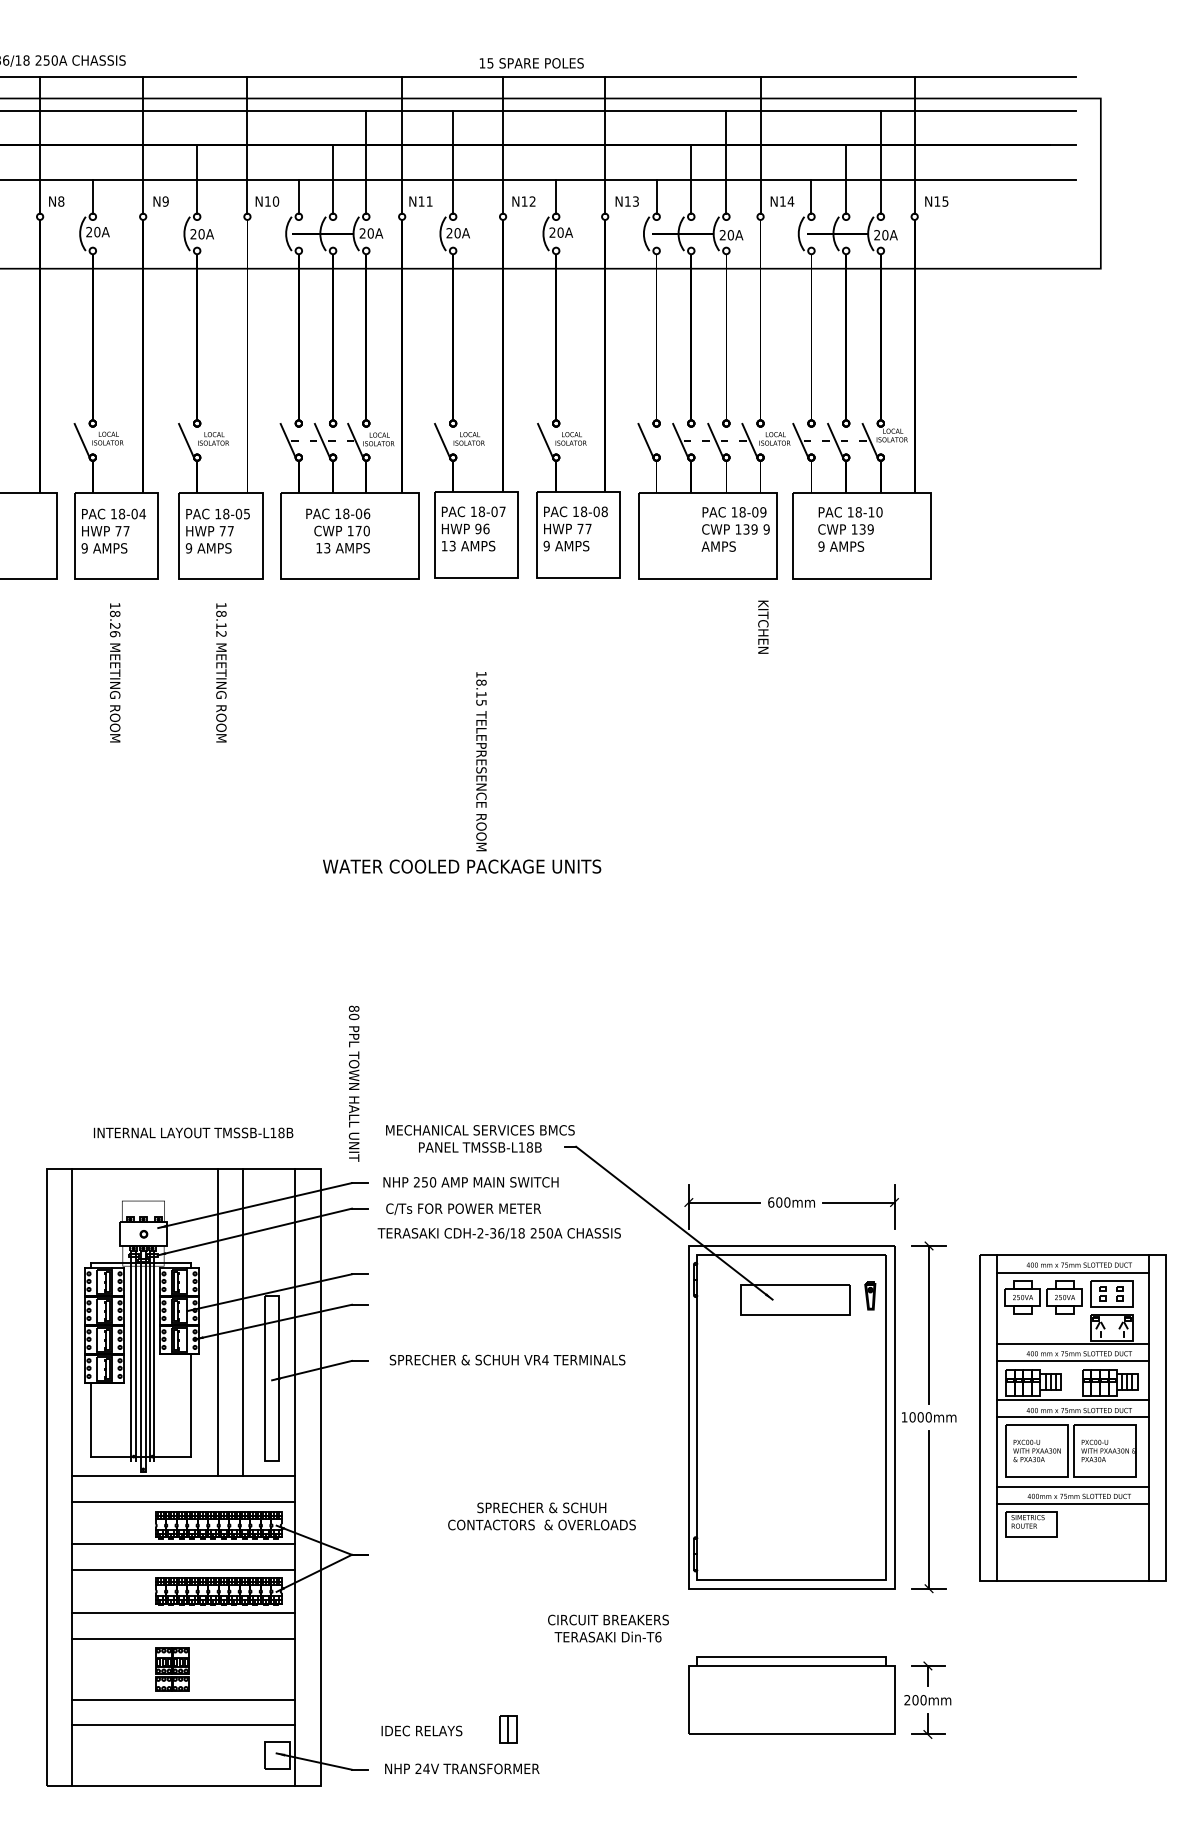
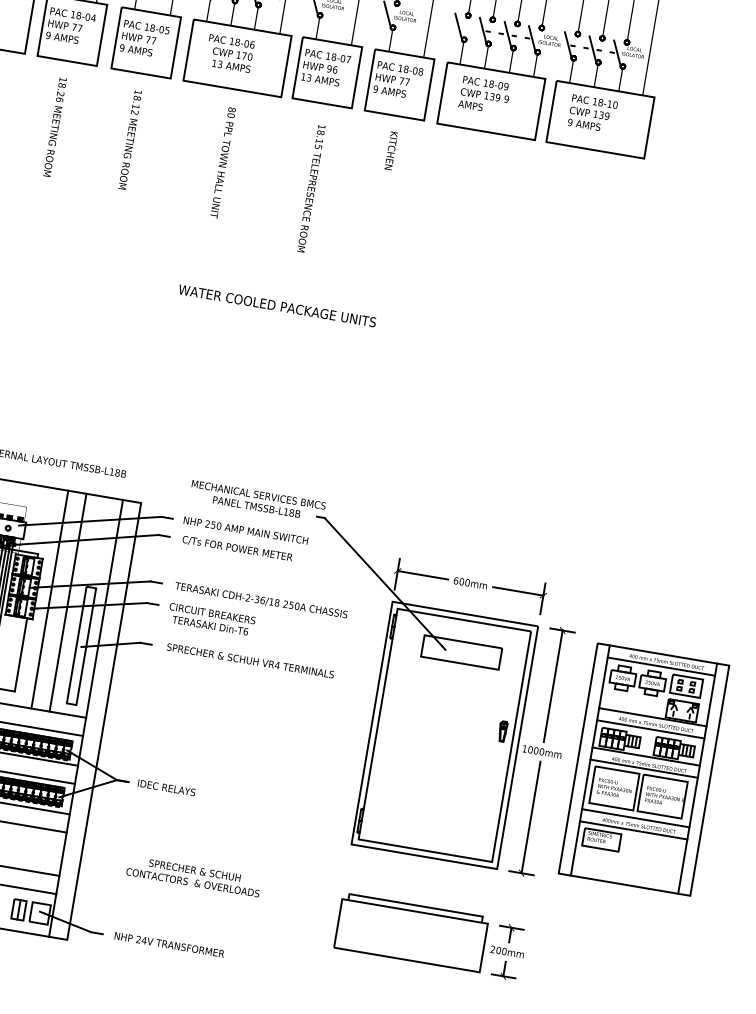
text: (735, 529) -> (484, 95), moved
text: (763, 626) -> (391, 150), moved
text: (481, 761) -> (311, 188), moved
text: (353, 1083) -> (222, 162), moved
text: (498, 1233) -> (260, 600), moved
part: (870, 1295) -> (502, 731), moved
text: (541, 1516) -> (193, 876), moved
text: (608, 1628) -> (211, 619), moved
part: (508, 1729) -> (19, 909), moved
text: (421, 1730) -> (166, 787), moved

